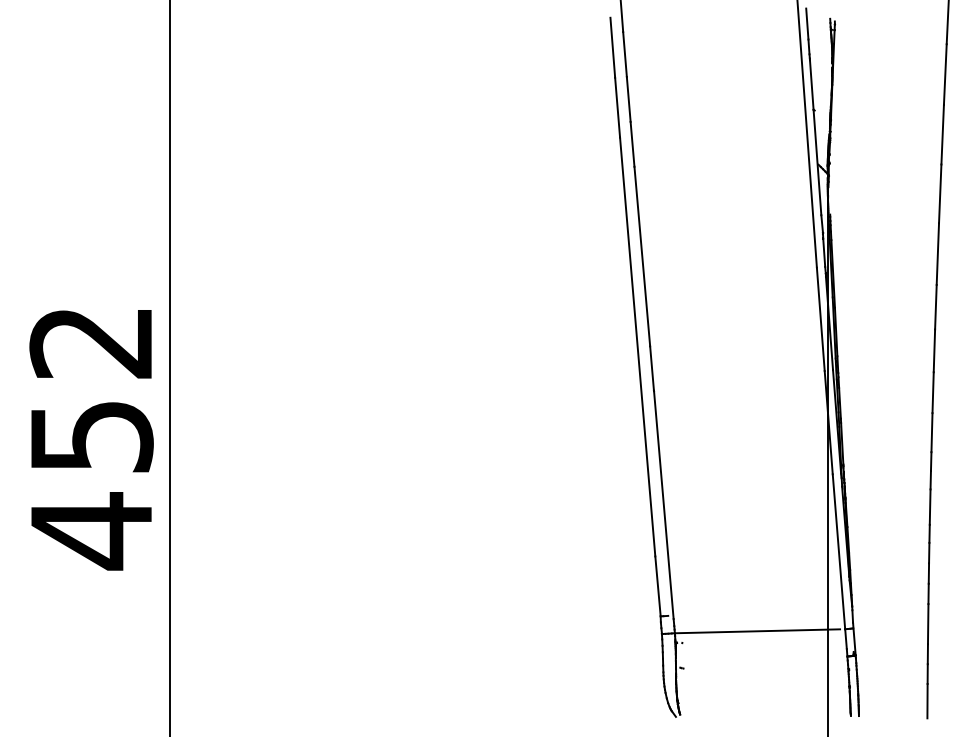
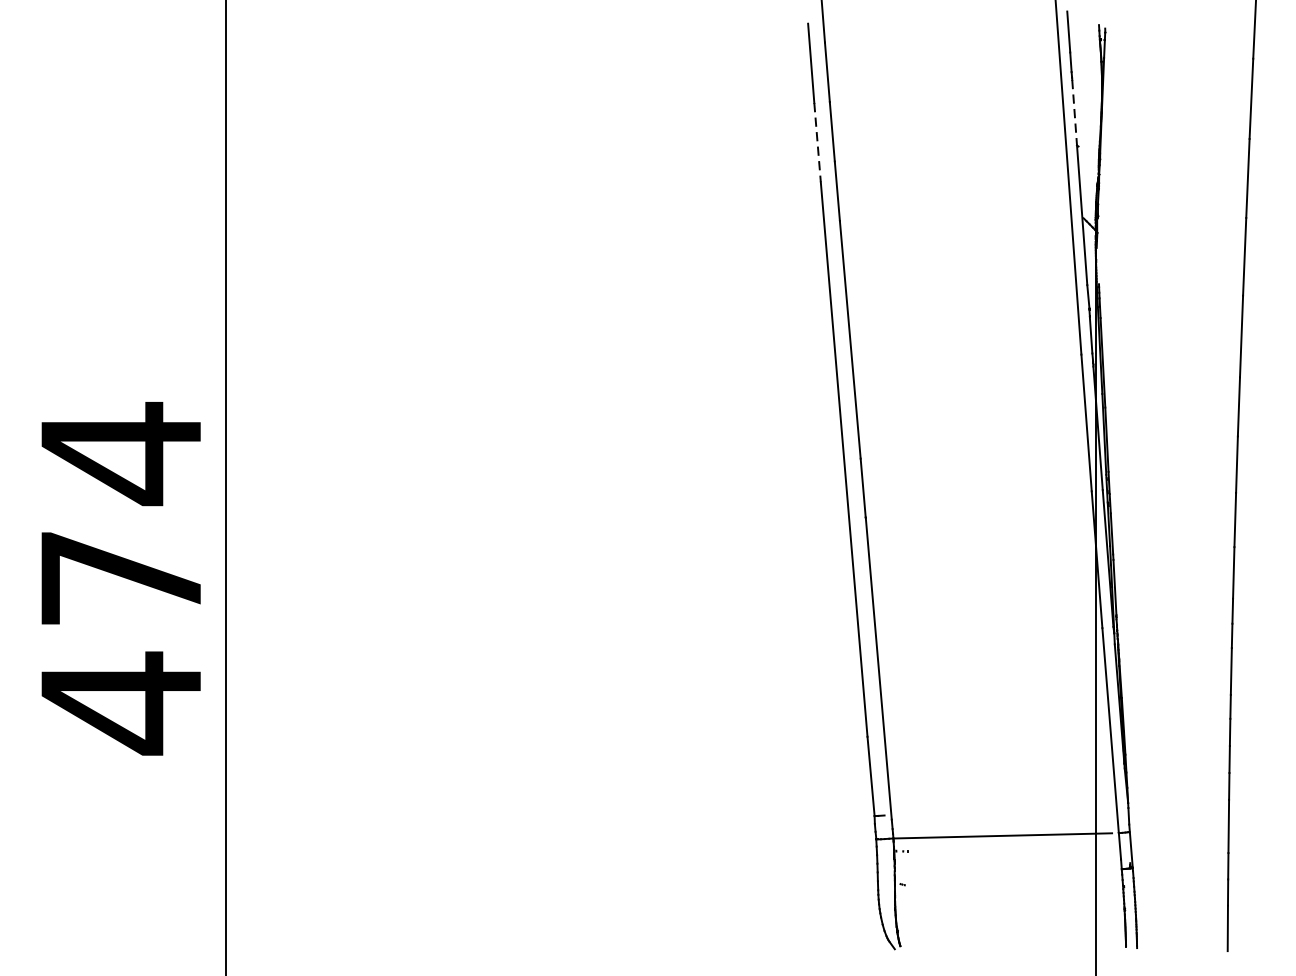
line: (811, 85) -> (1074, 113), solid -> dashed
line: (617, 108) -> (817, 143), solid -> dashed
text: (91, 387) -> (121, 513), 452 -> 474

